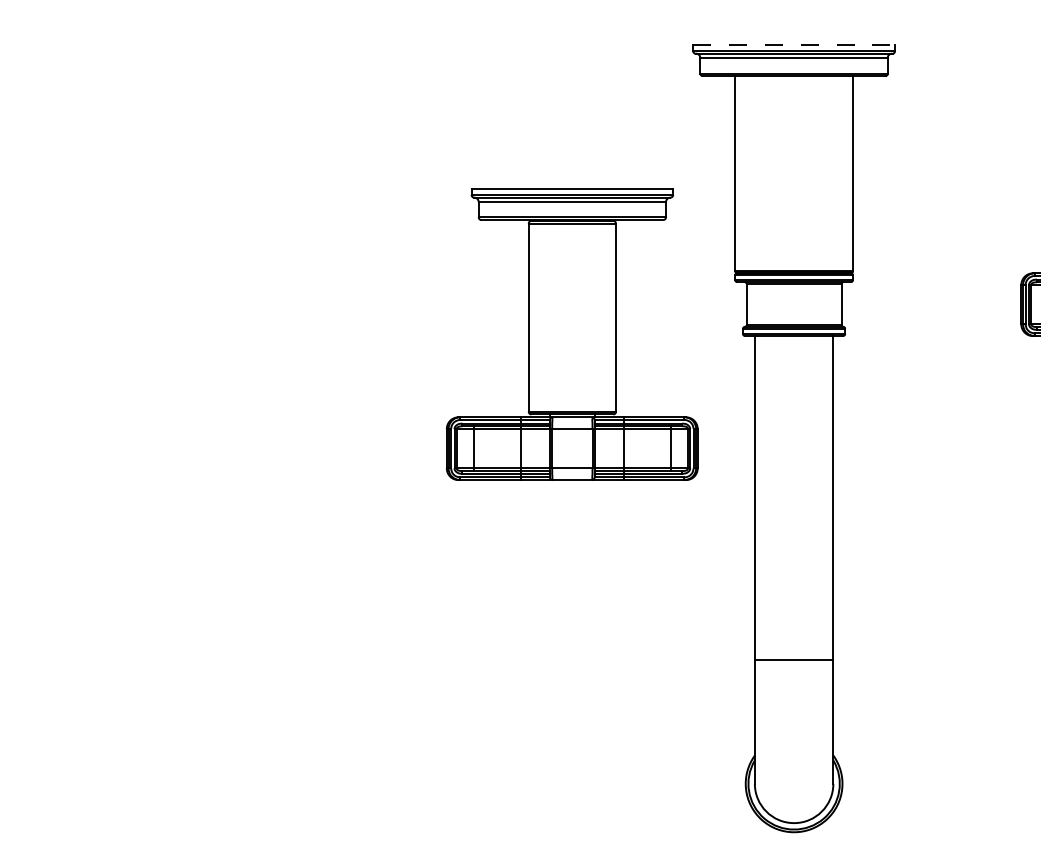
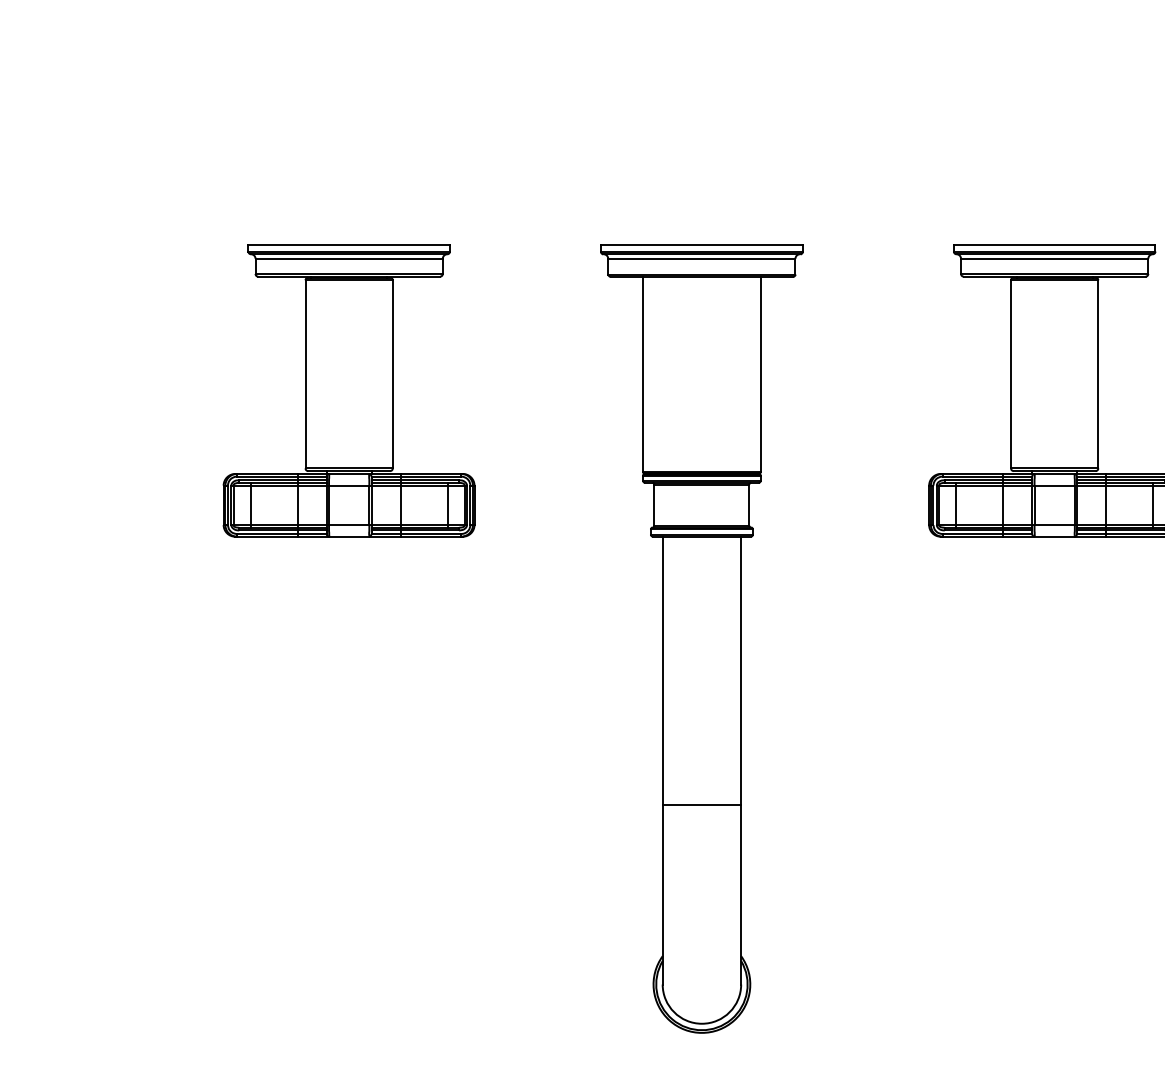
line: (793, 44) -> (701, 245), dashed -> solid
part: (571, 333) -> (348, 390), moved
line: (793, 659) -> (701, 805), moved

